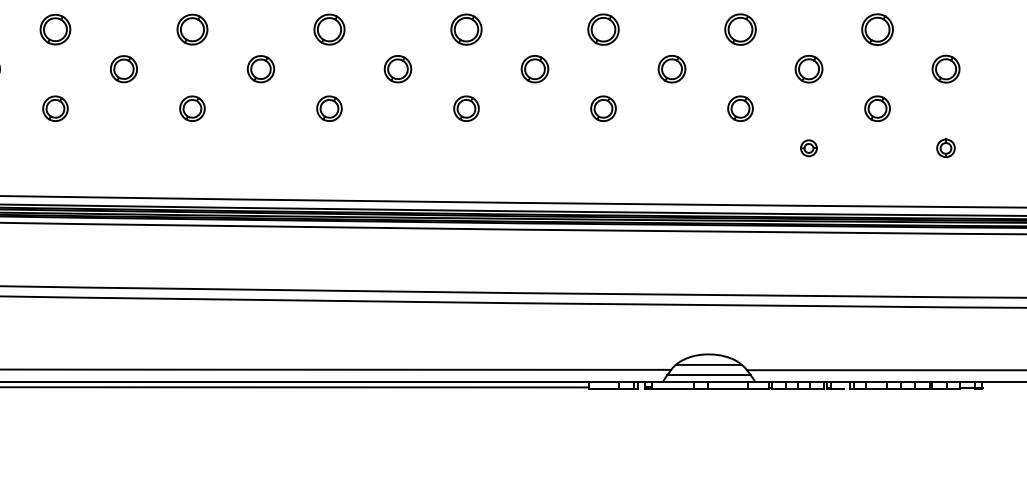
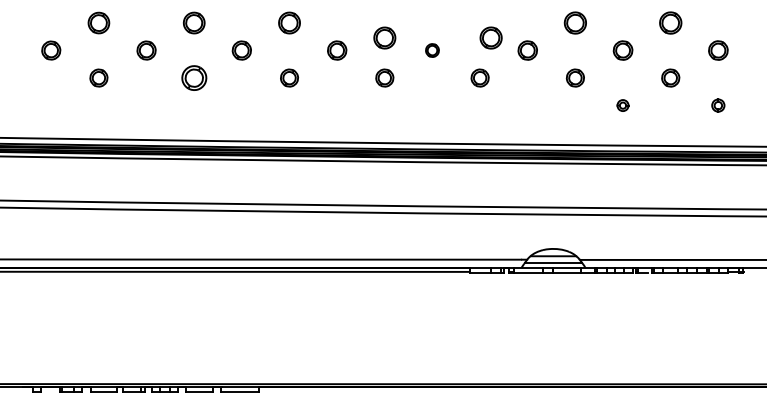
part: (466, 28) -> (384, 37), moved
part: (602, 28) -> (490, 37), moved
part: (535, 69) -> (432, 50), size x0.7
part: (191, 107) -> (193, 77), size x1.4

